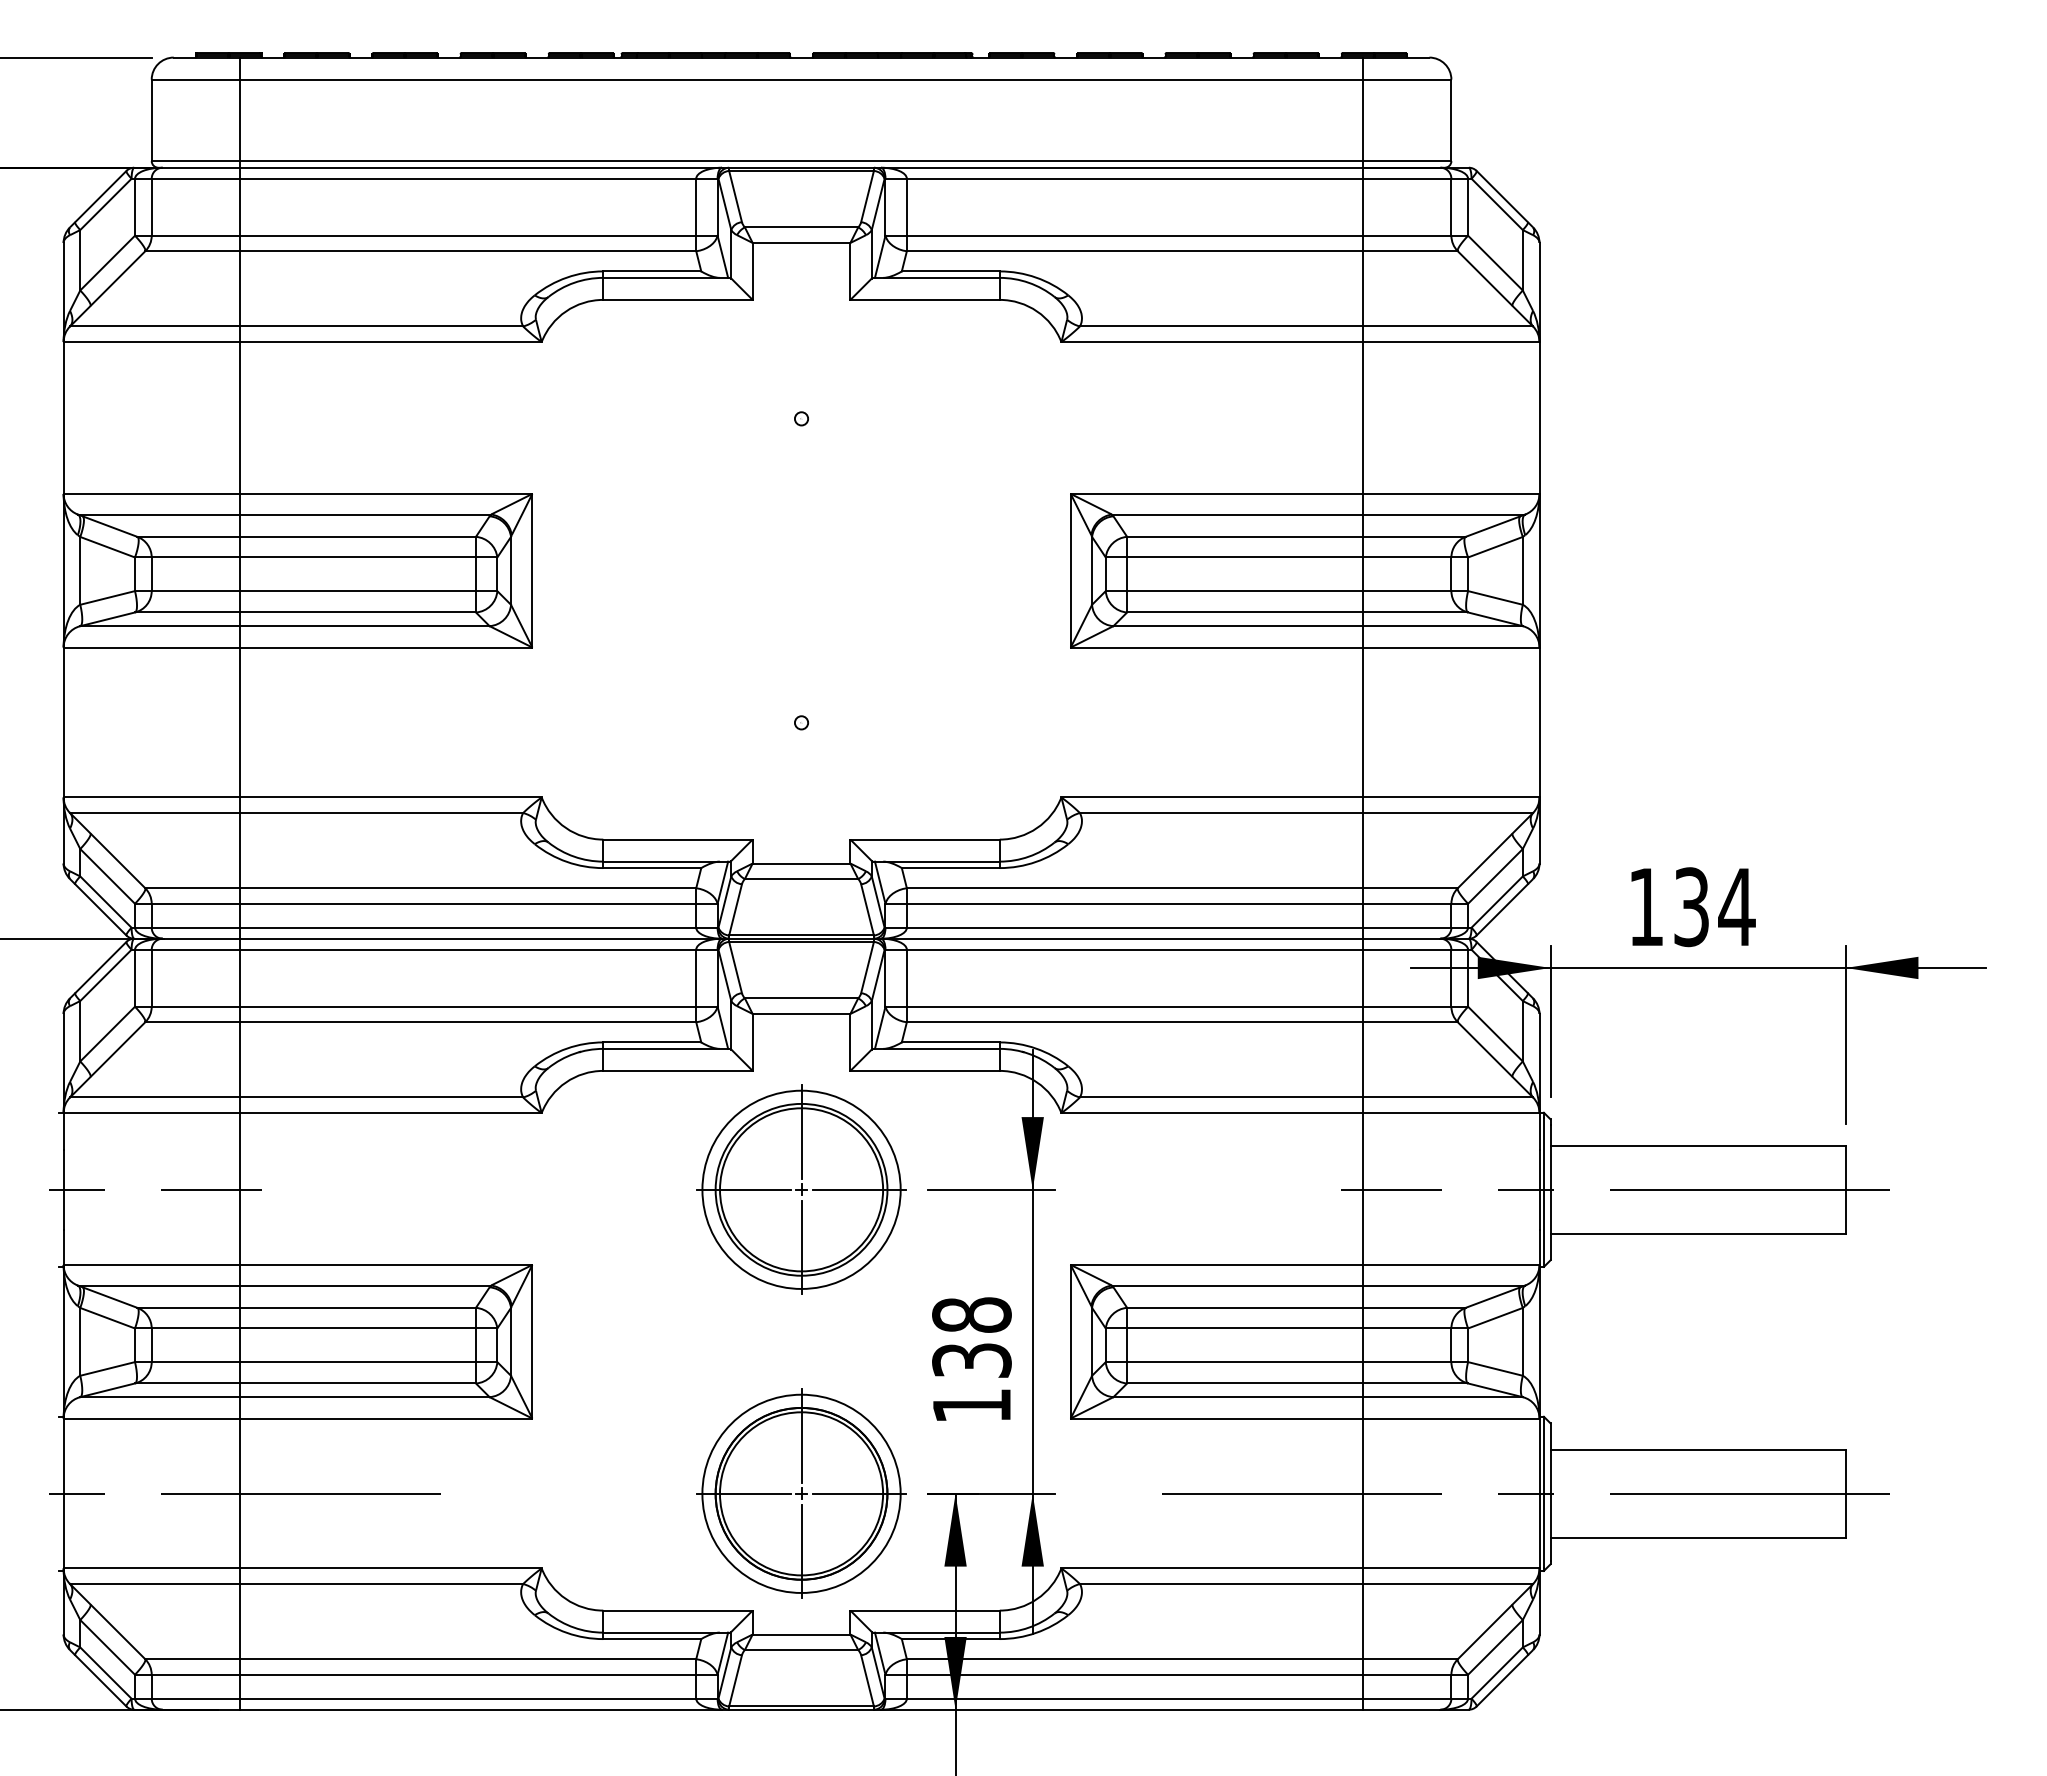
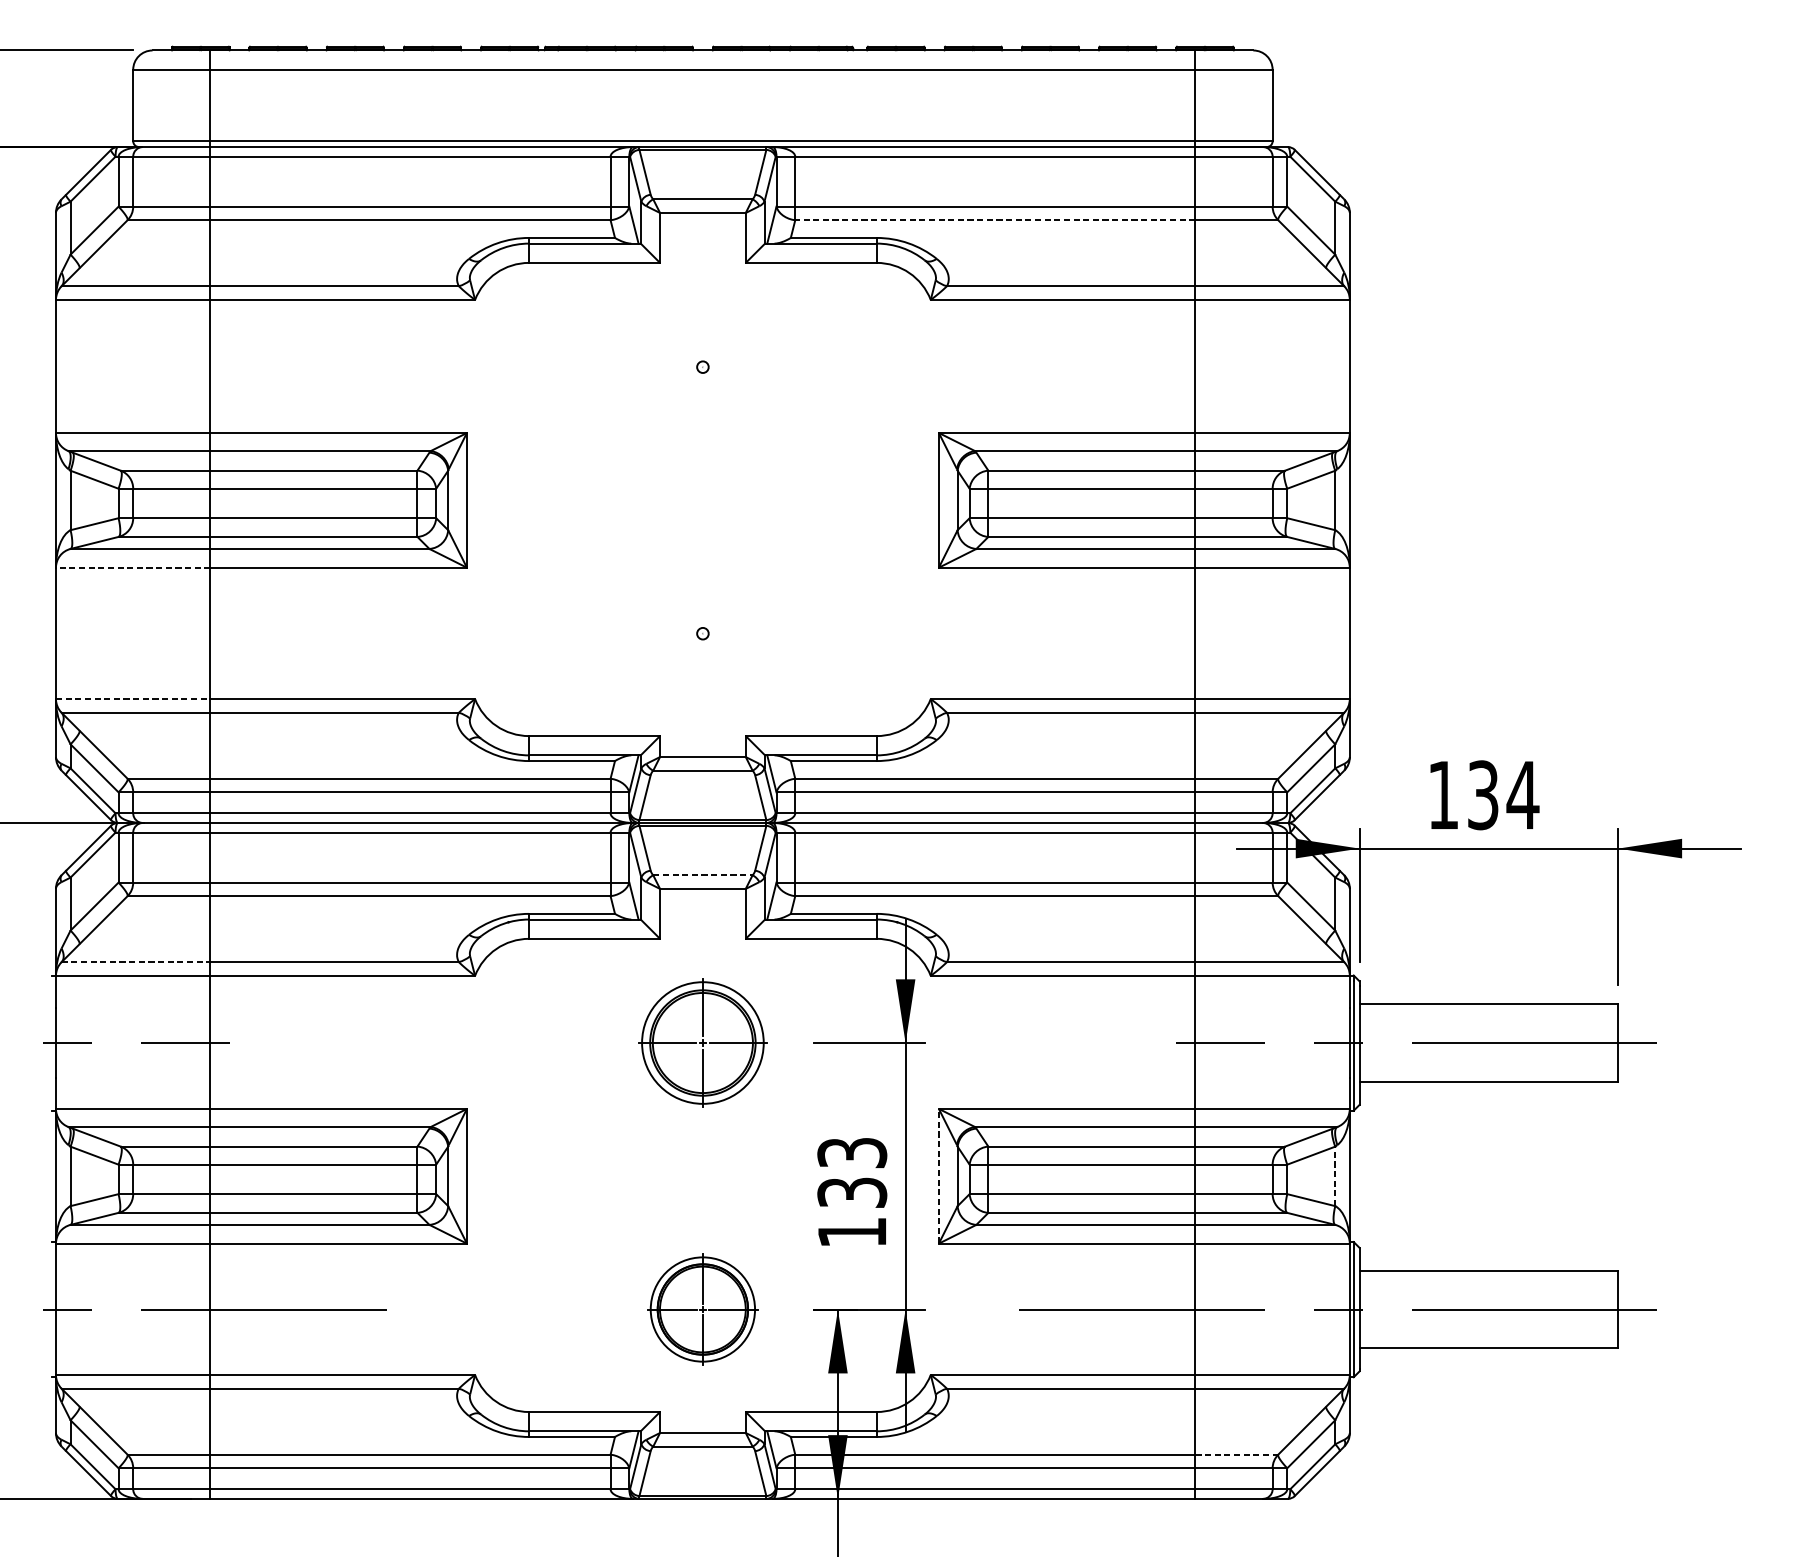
line: (1134, 251) -> (994, 220), solid -> dashed
line: (151, 647) -> (133, 567), solid -> dashed
line: (152, 797) -> (133, 699), solid -> dashed
line: (801, 998) -> (702, 875), solid -> dashed
line: (154, 1097) -> (135, 962), solid -> dashed
part: (801, 1189) -> (702, 1042), size x0.7
text: (971, 1314) -> (851, 1152), 138 -> 133
line: (1070, 1341) -> (938, 1176), solid -> dashed
line: (1522, 1341) -> (1334, 1176), solid -> dashed
part: (801, 1493) -> (702, 1309), size x0.6
line: (1411, 1659) -> (1237, 1454), solid -> dashed

